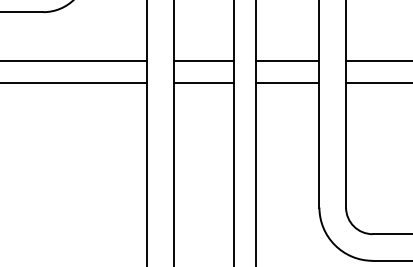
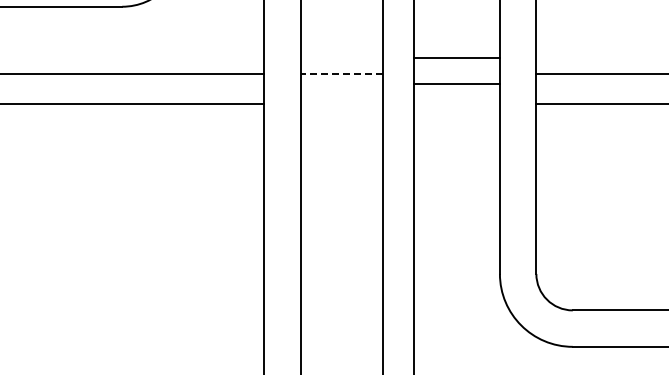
line: (203, 60) -> (341, 73), solid -> dashed
line: (287, 60) -> (456, 57), moved
line: (203, 82) -> (341, 103), removed
line: (287, 82) -> (456, 83), moved

